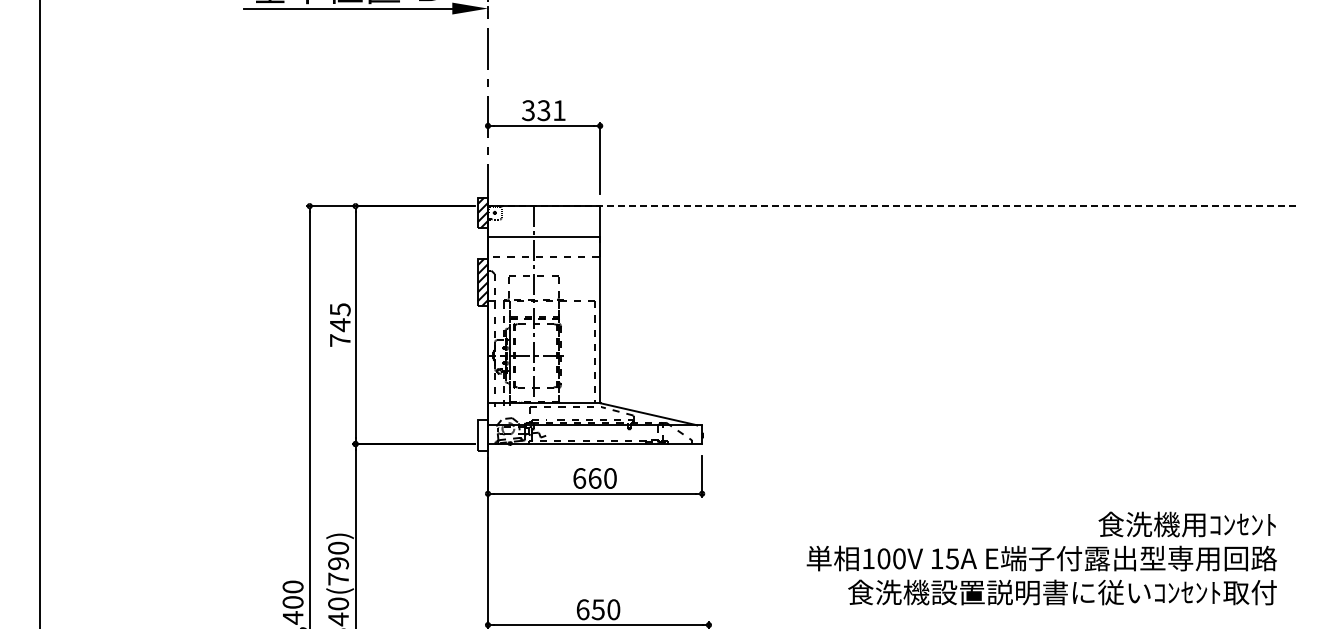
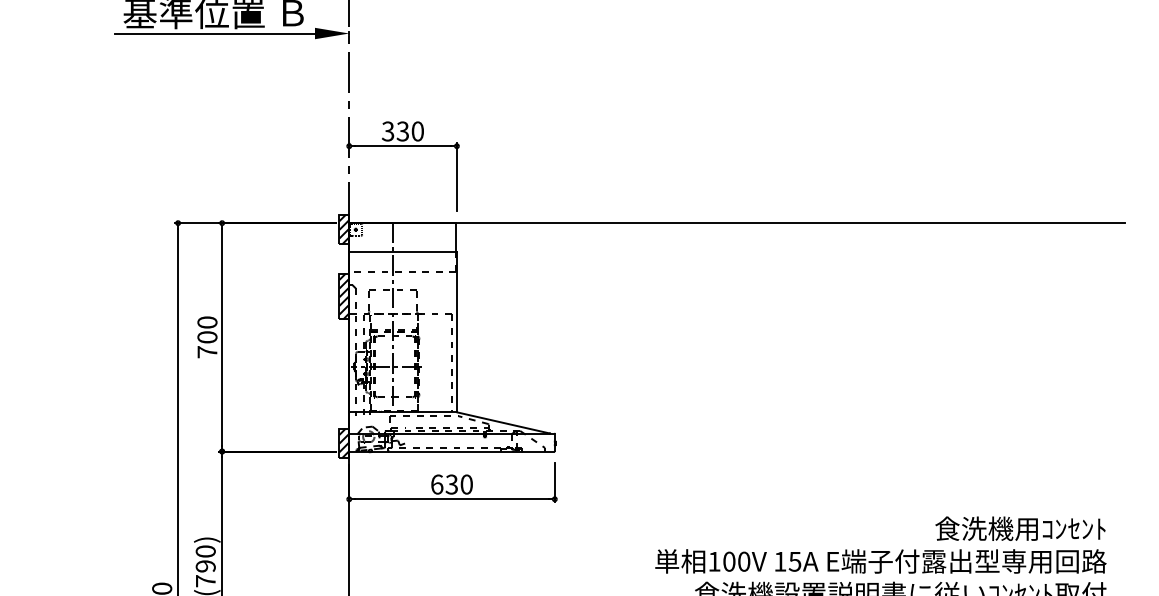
text: (559, 110) -> (417, 131), 331 -> 330
line: (891, 206) -> (736, 223), dashed -> solid
text: (339, 317) -> (206, 330), 745 -> 700
hatch: (482, 435) -> (343, 443), added
text: (594, 478) -> (451, 484), 660 -> 630

